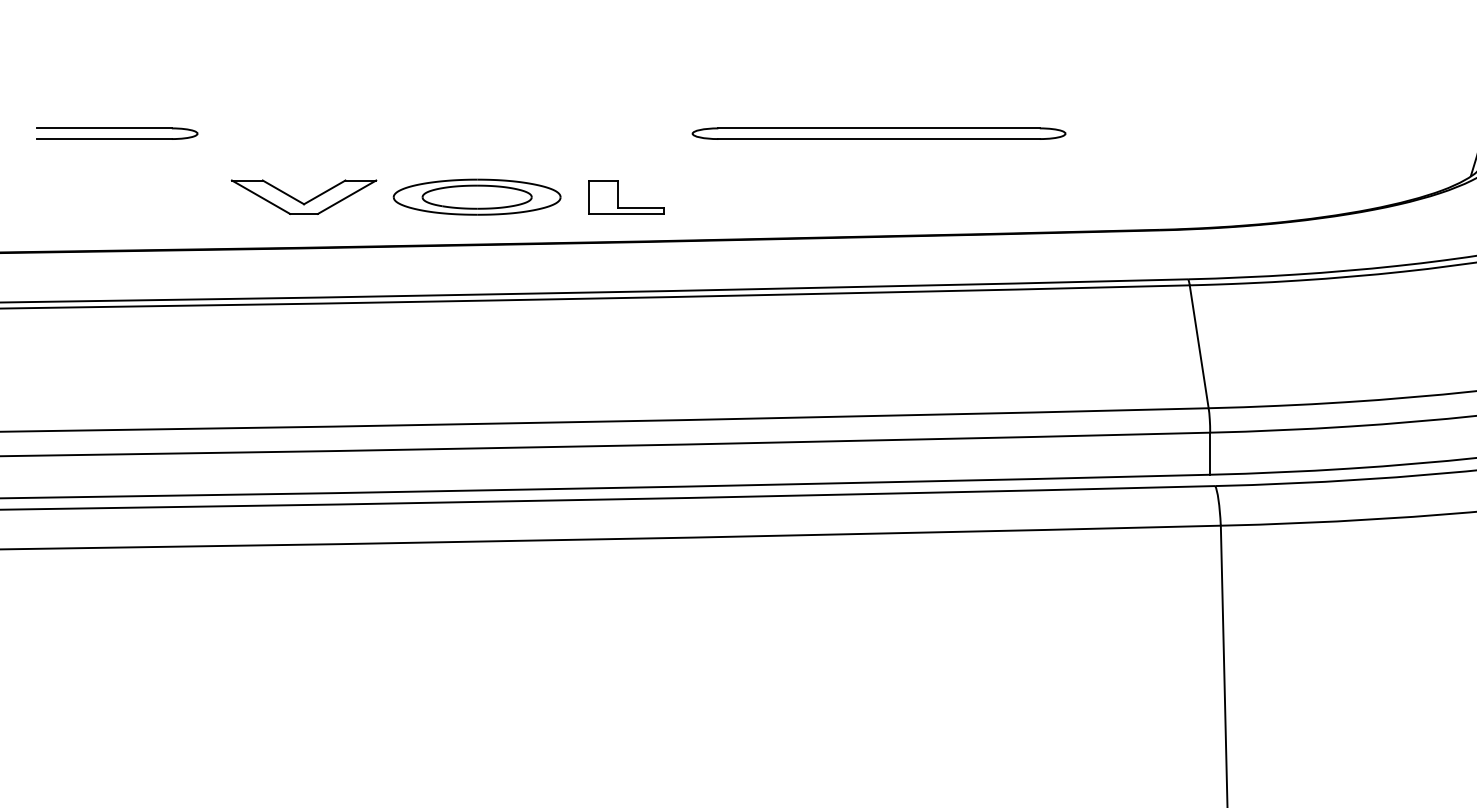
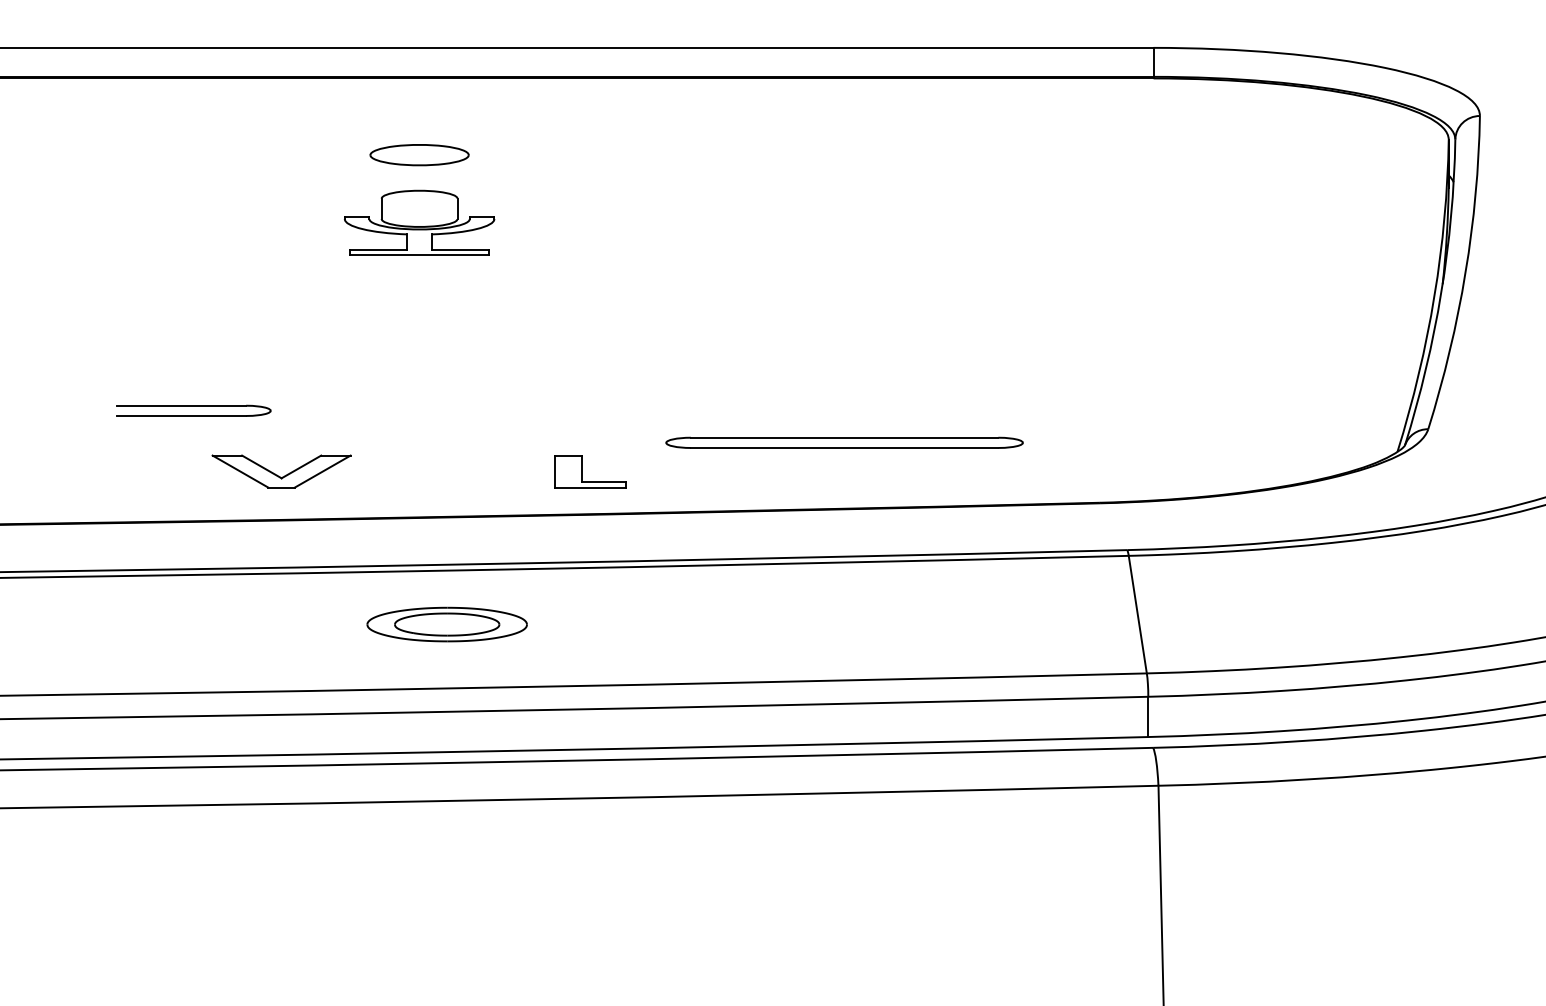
part: (116, 133) -> (193, 410), moved
part: (878, 133) -> (844, 442), moved
part: (476, 197) -> (446, 624), moved

